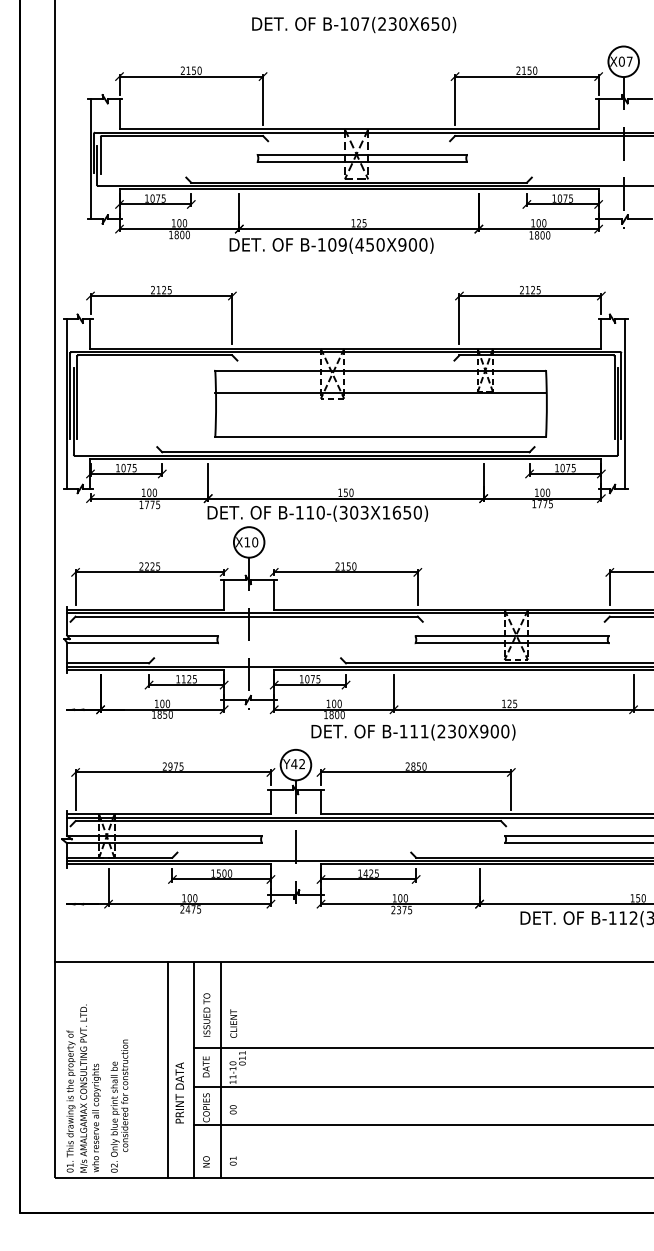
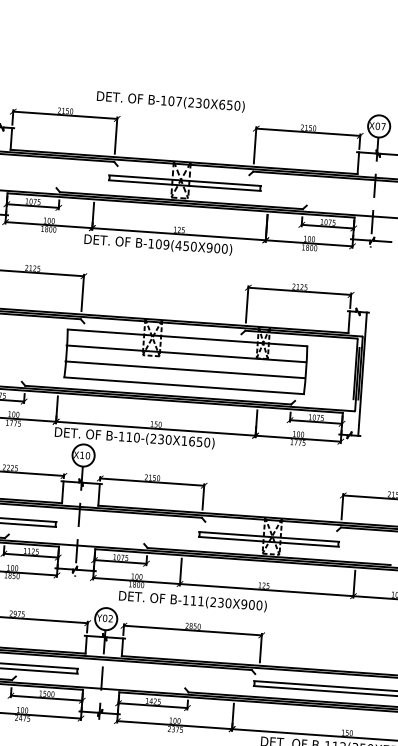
text: (354, 24) -> (171, 101), moved
line: (380, 414) -> (185, 369), added
text: (353, 512) -> (160, 439), B-110-(303X1650) -> B-110-(230X1650)
text: (294, 764) -> (105, 618), Y42 -> Y02

